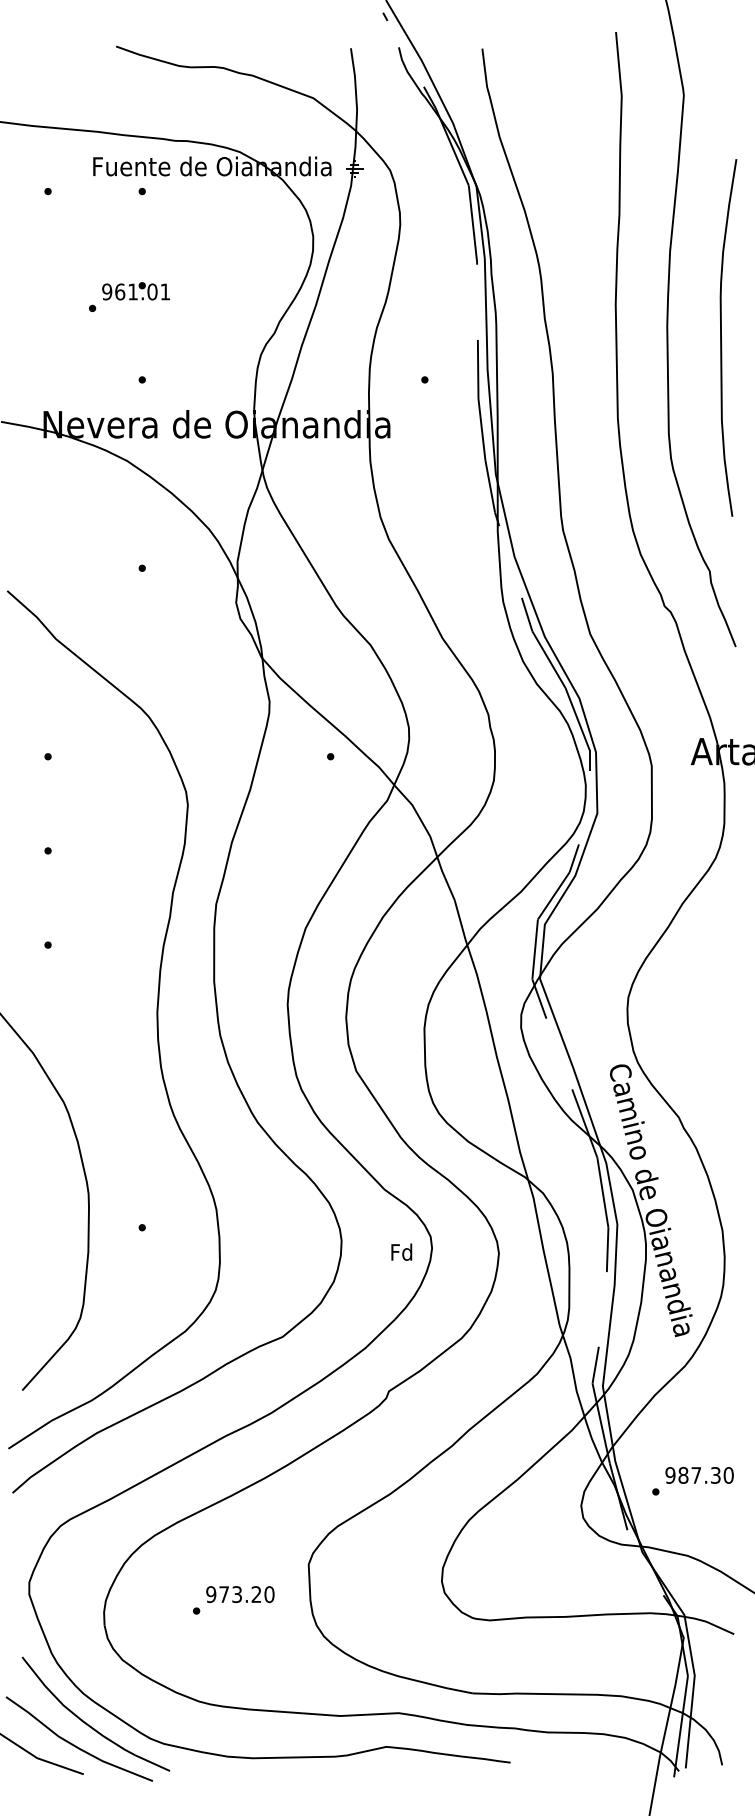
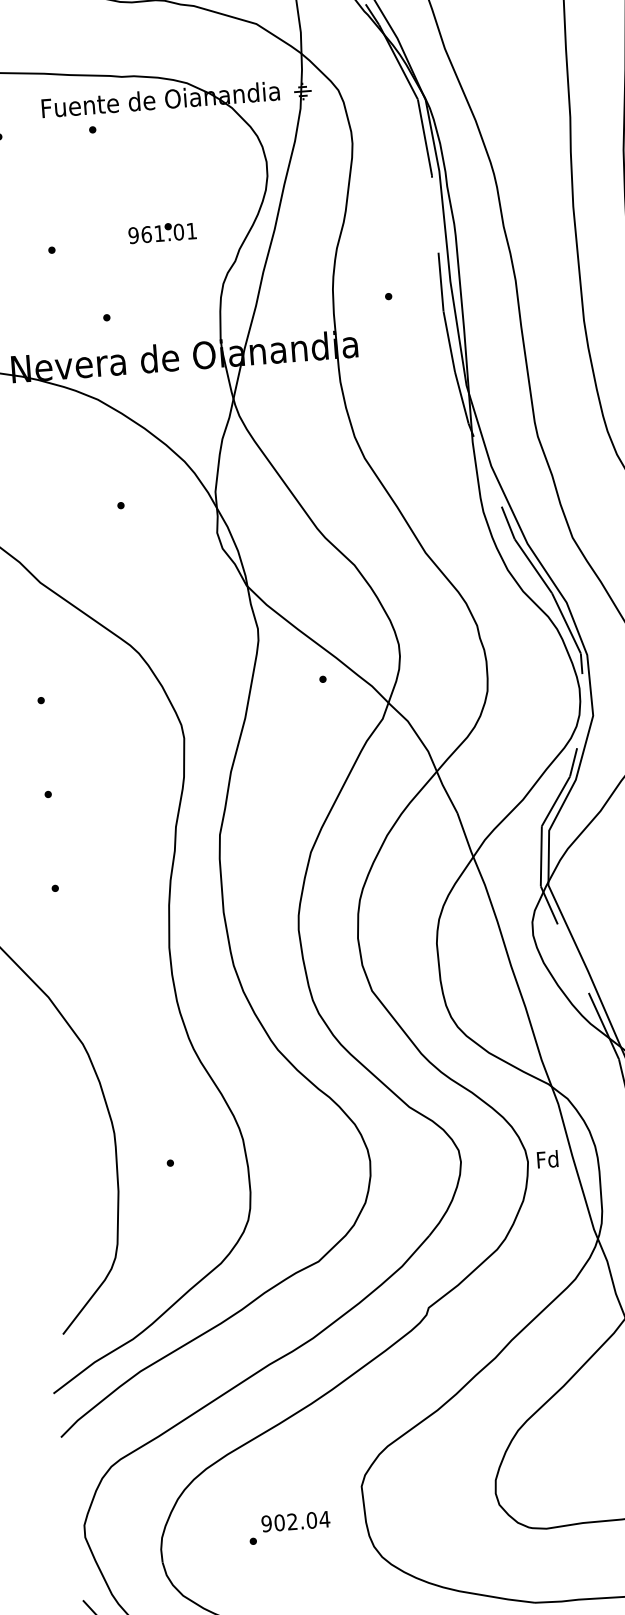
text: (135, 291) -> (161, 232), moved
text: (401, 1251) -> (547, 1158), moved
text: (246, 1594) -> (301, 1521), 973.20 -> 902.04

